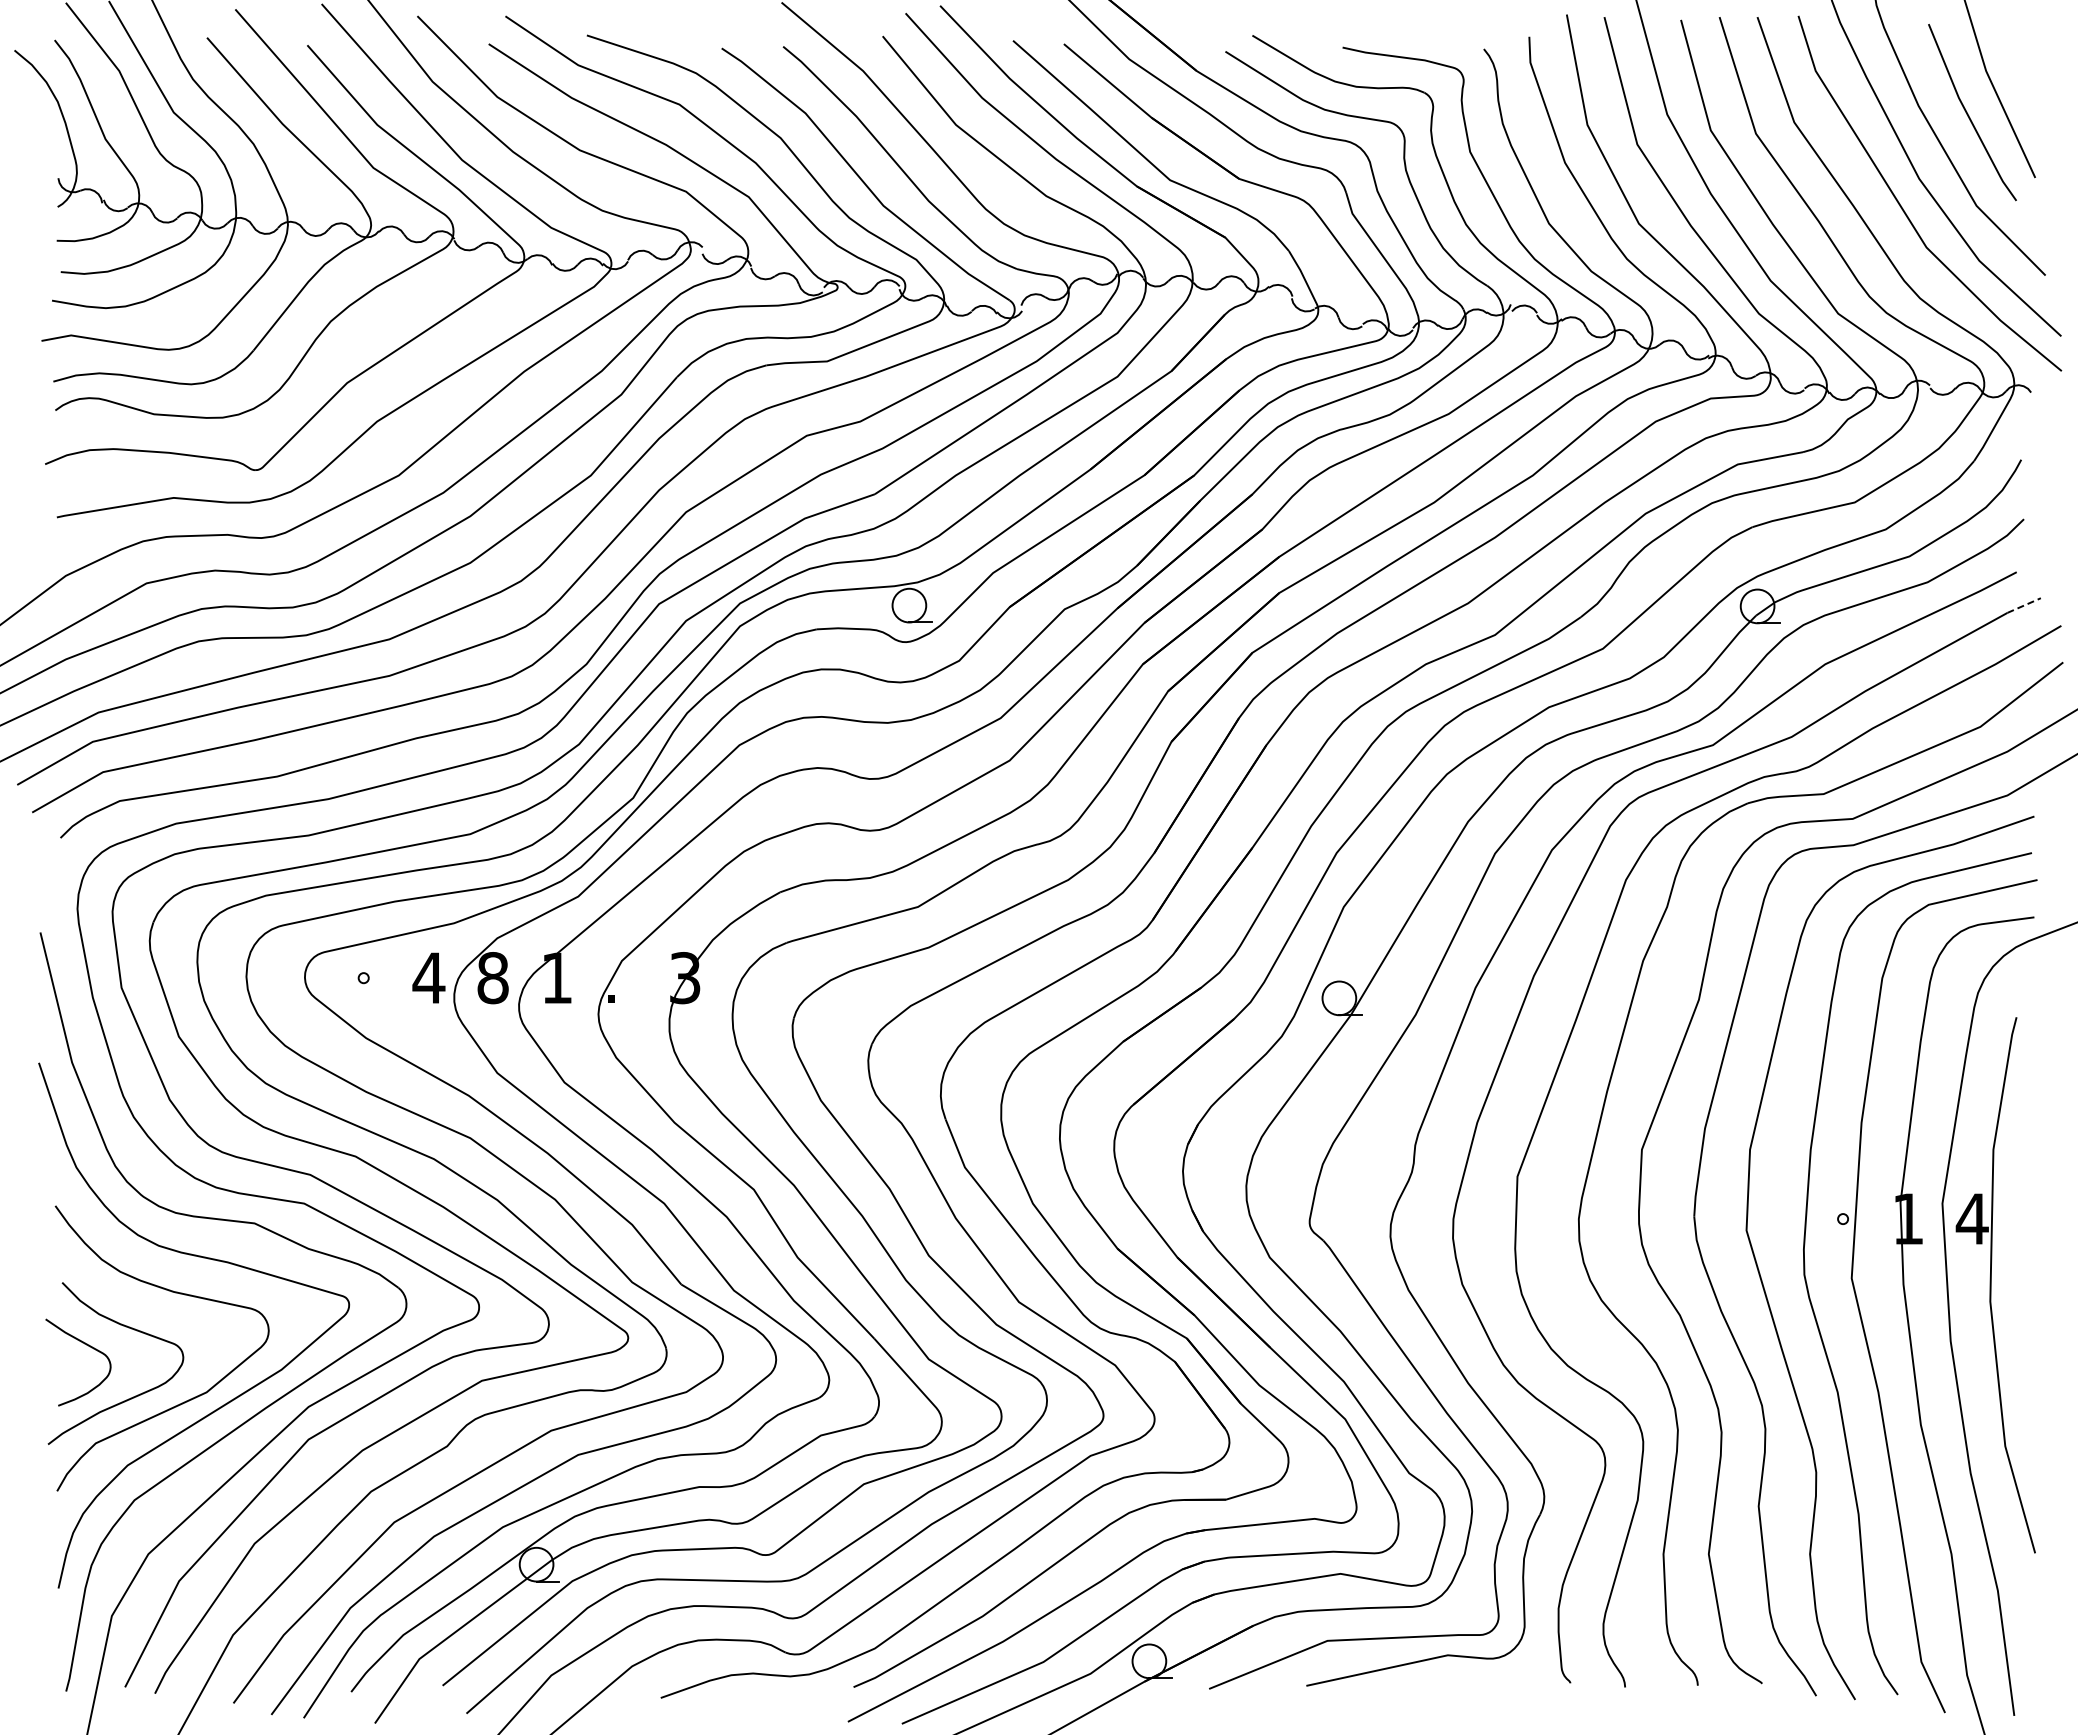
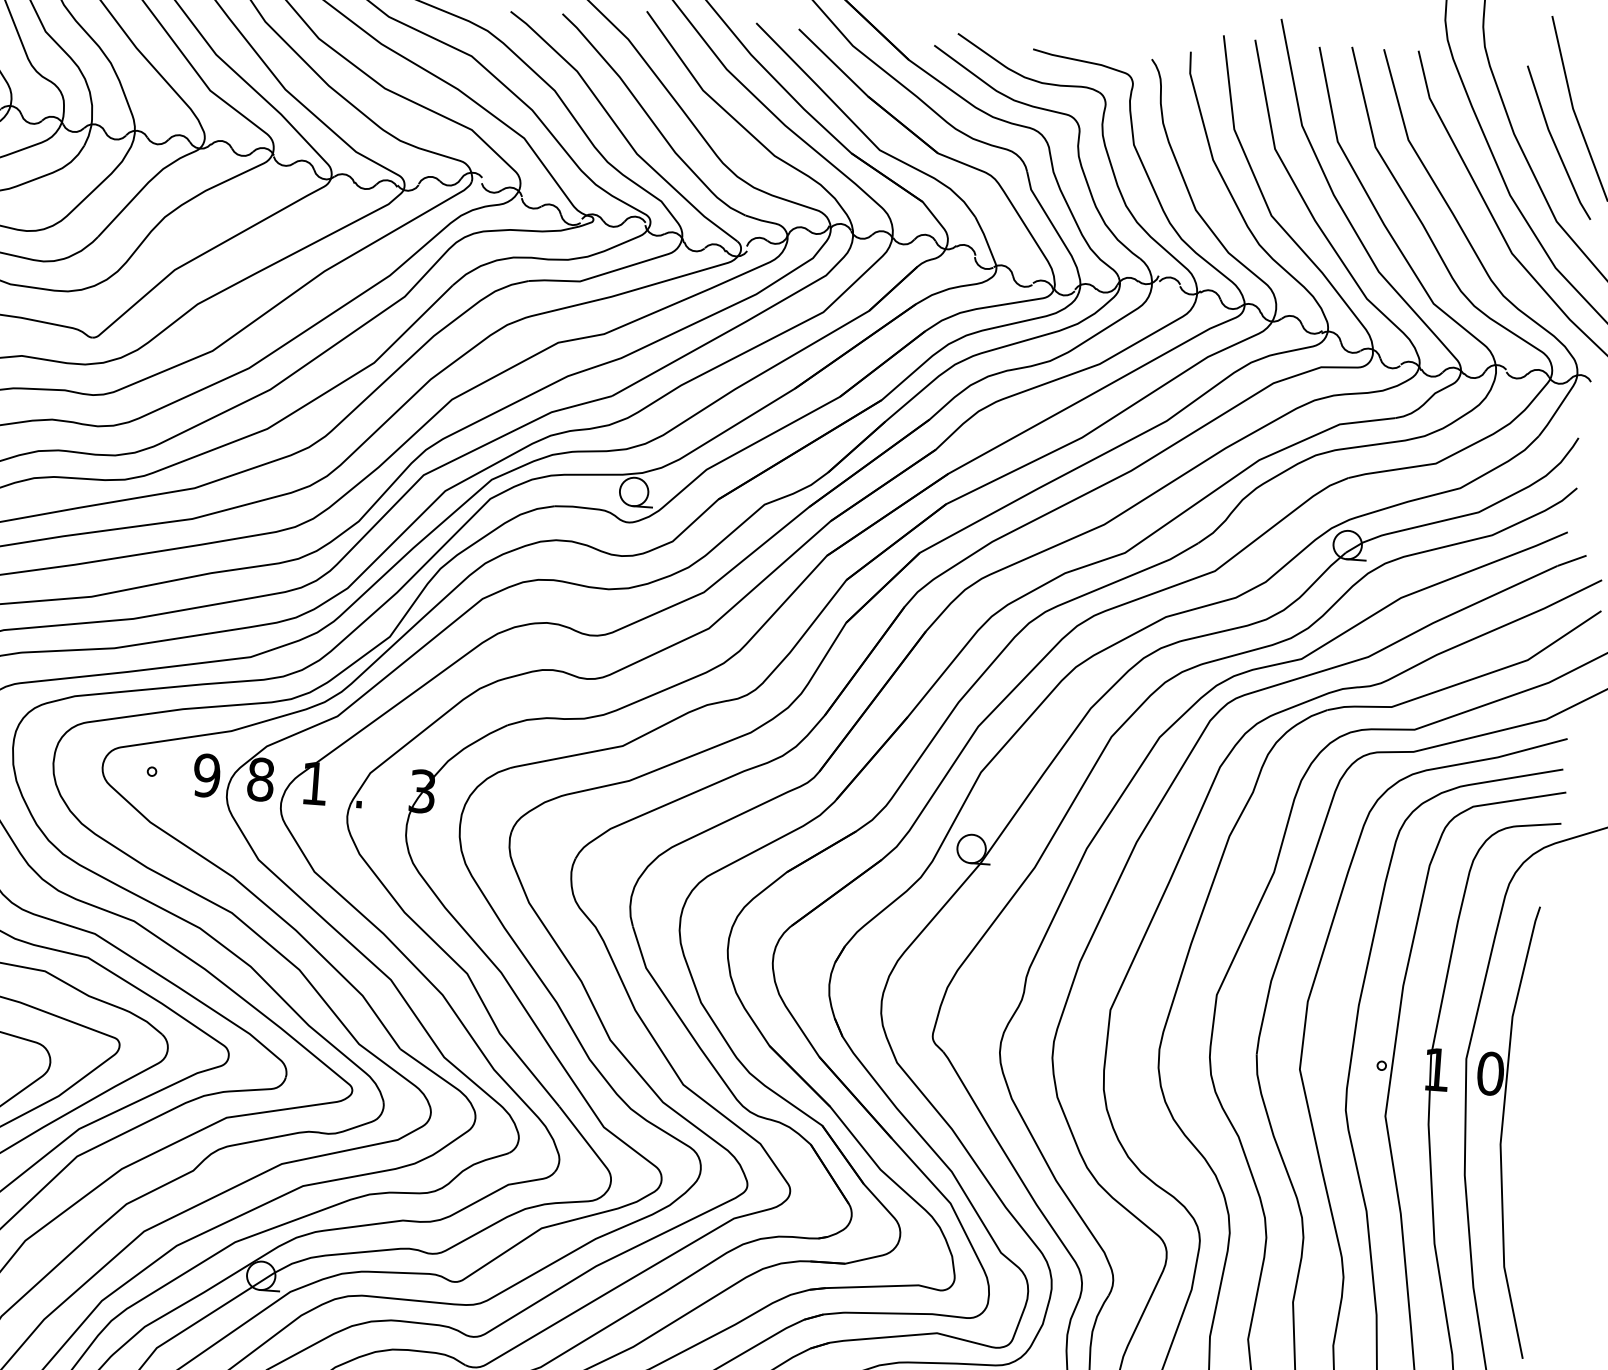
line: (2024, 605) -> (1572, 560), dashed -> solid
text: (428, 978) -> (206, 775), 4 -> 9
text: (1971, 1218) -> (1489, 1073), 4 -> 0

